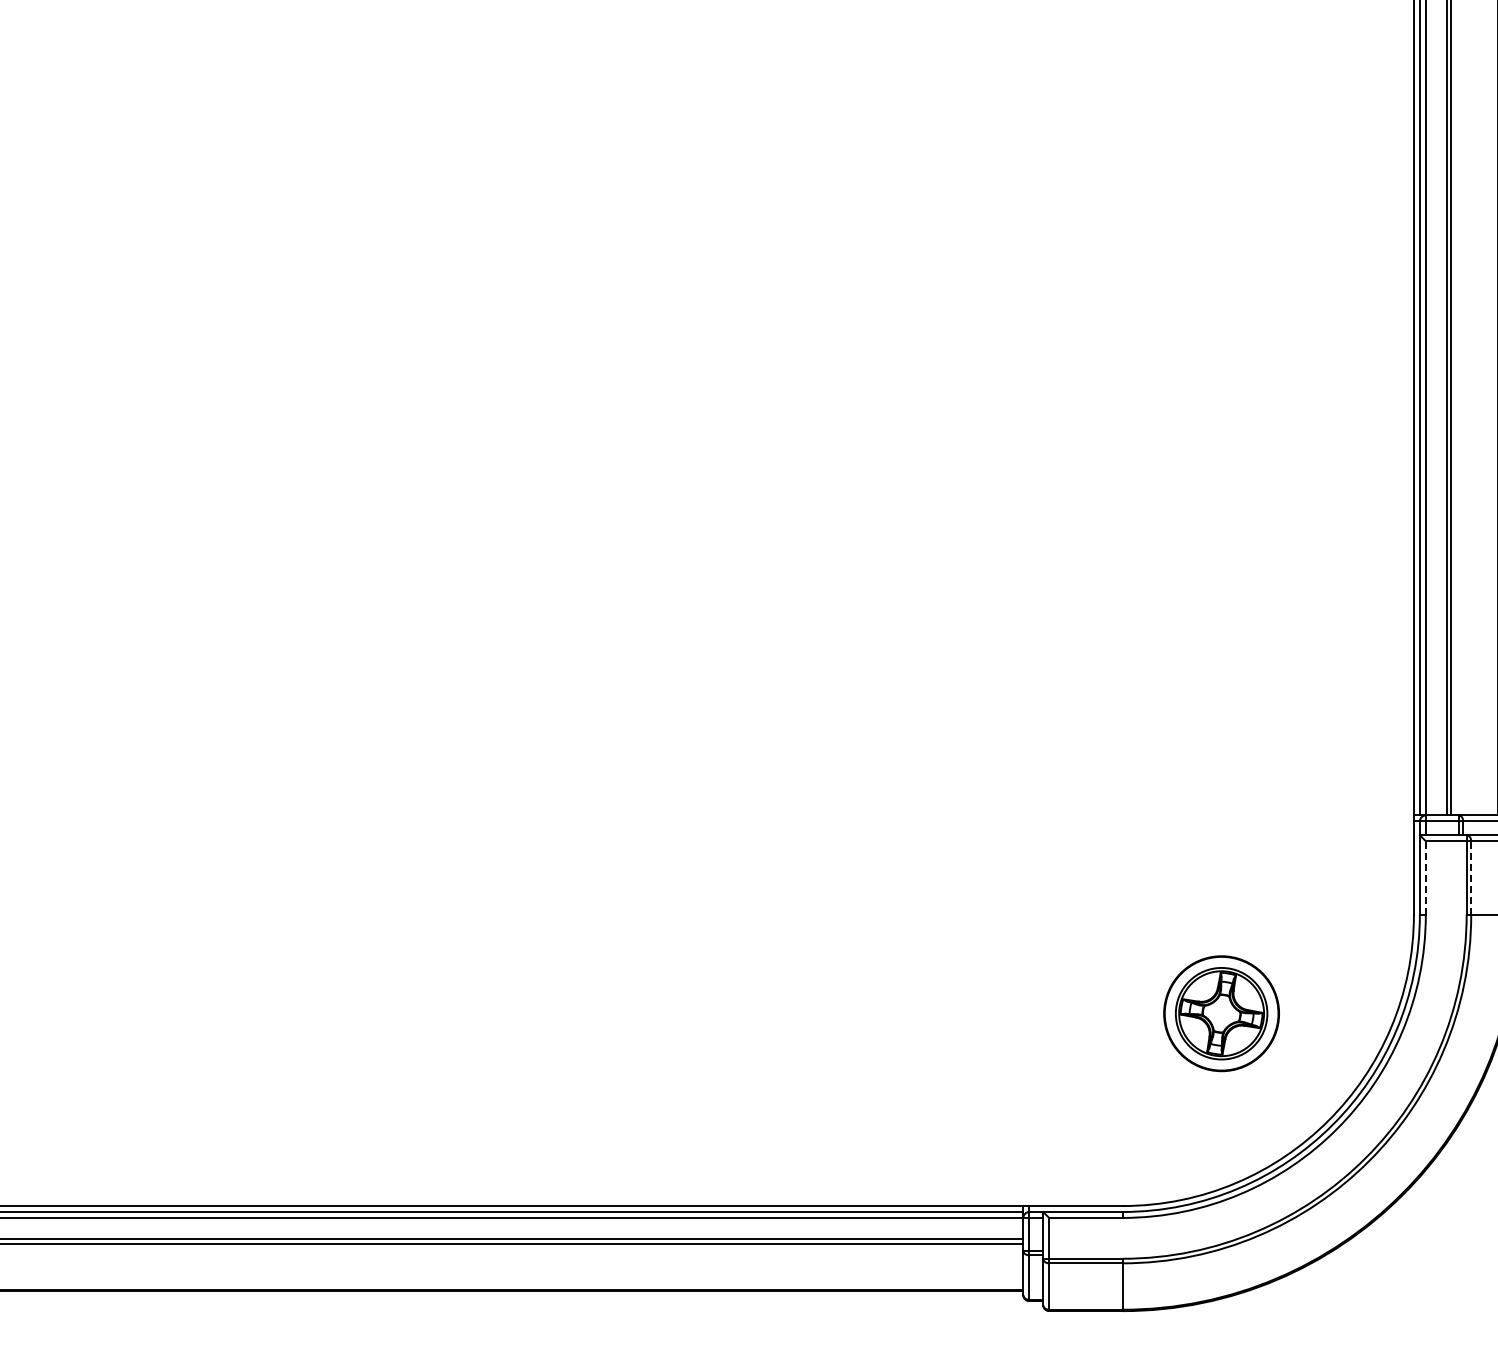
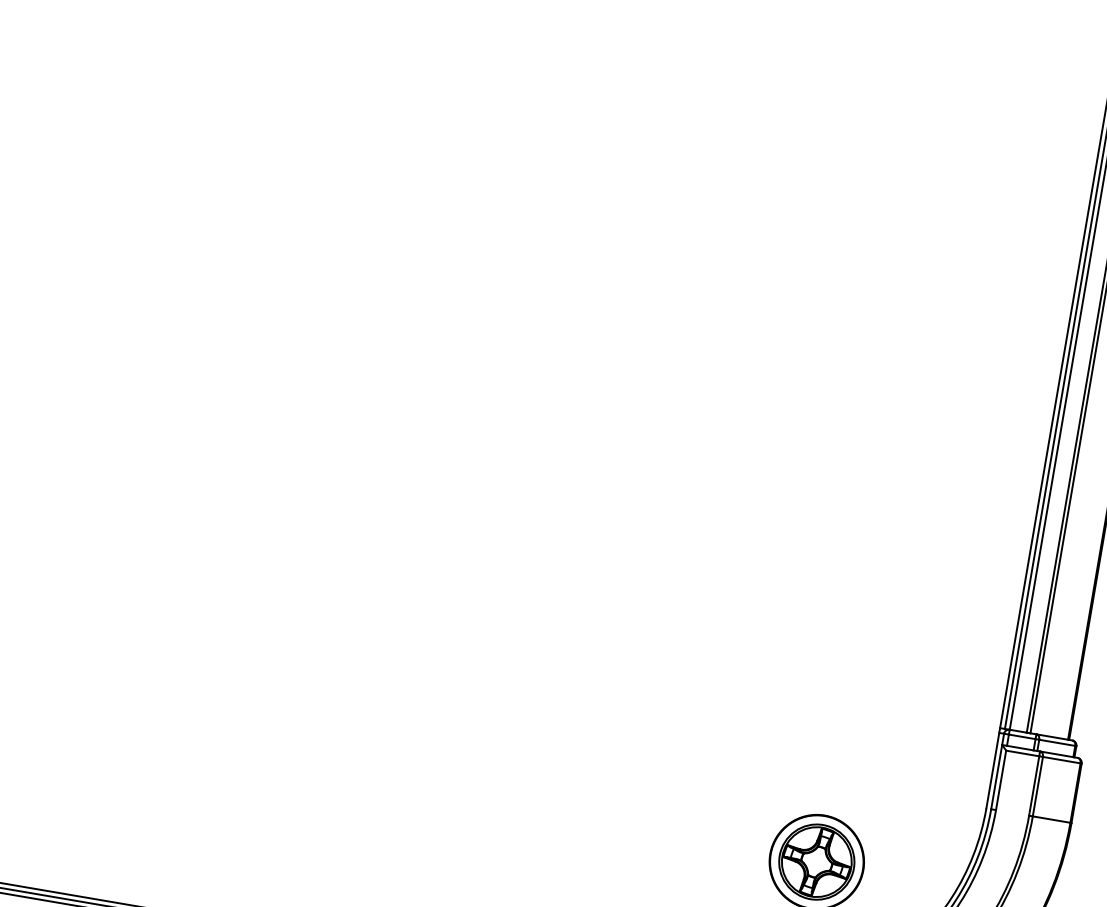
line: (1425, 877) -> (1000, 779), dashed -> solid
line: (1471, 877) -> (1038, 786), dashed -> solid

